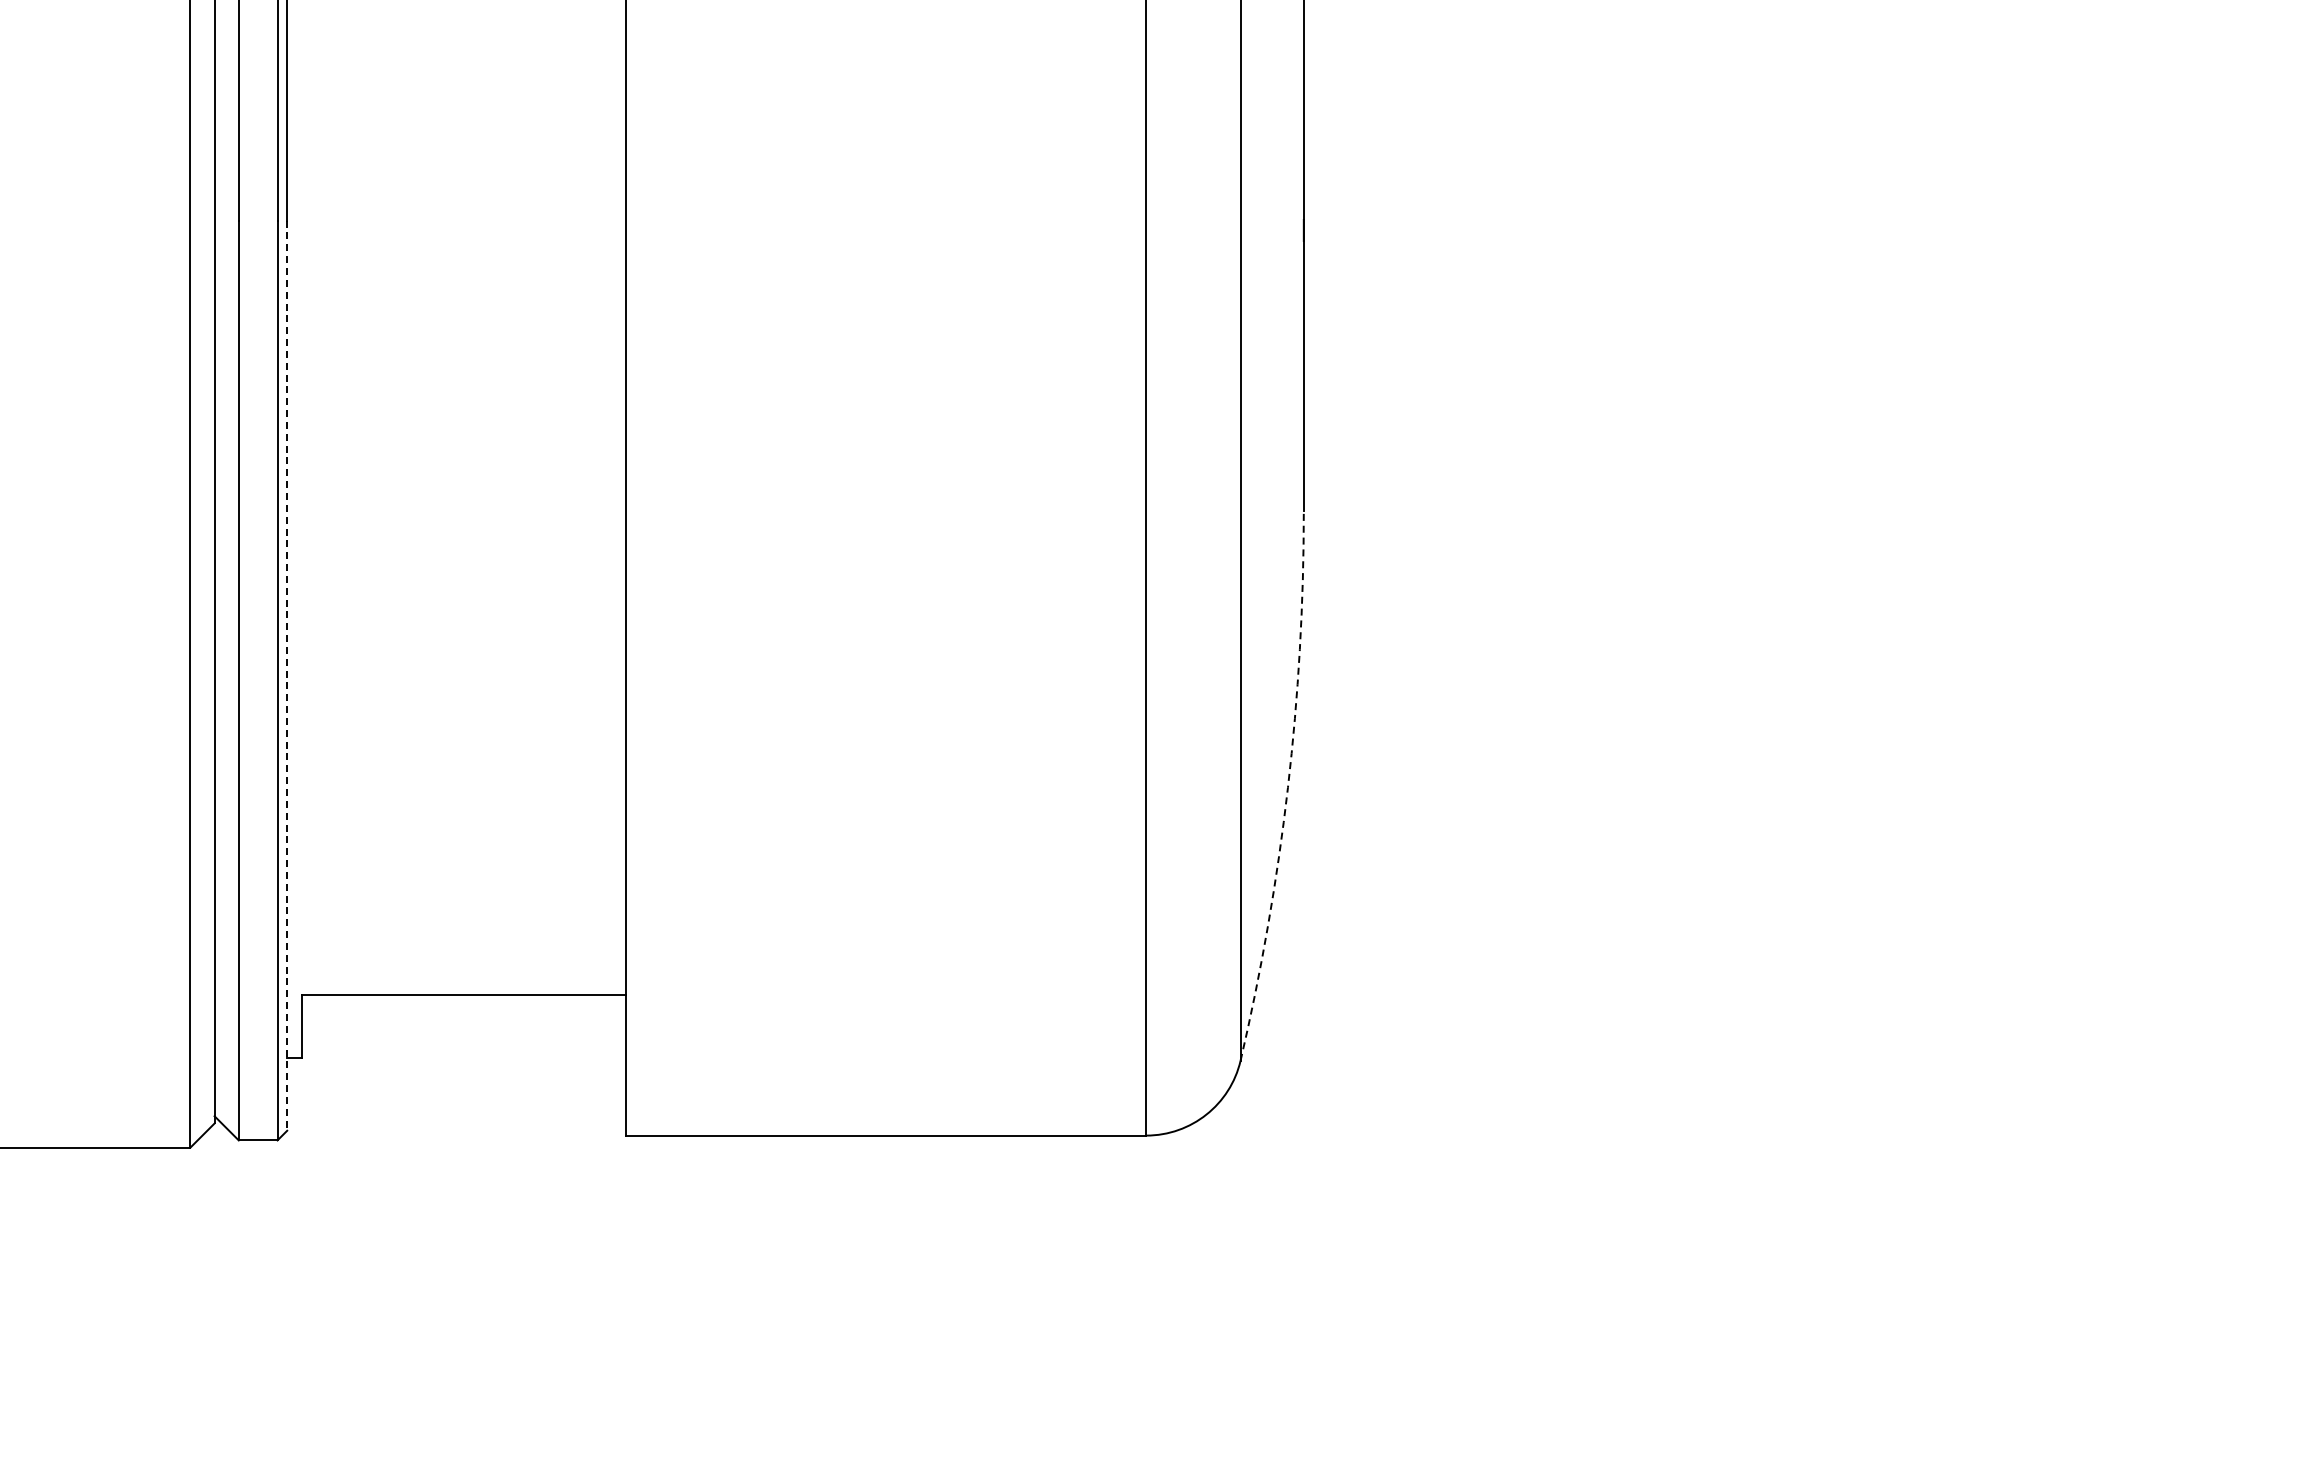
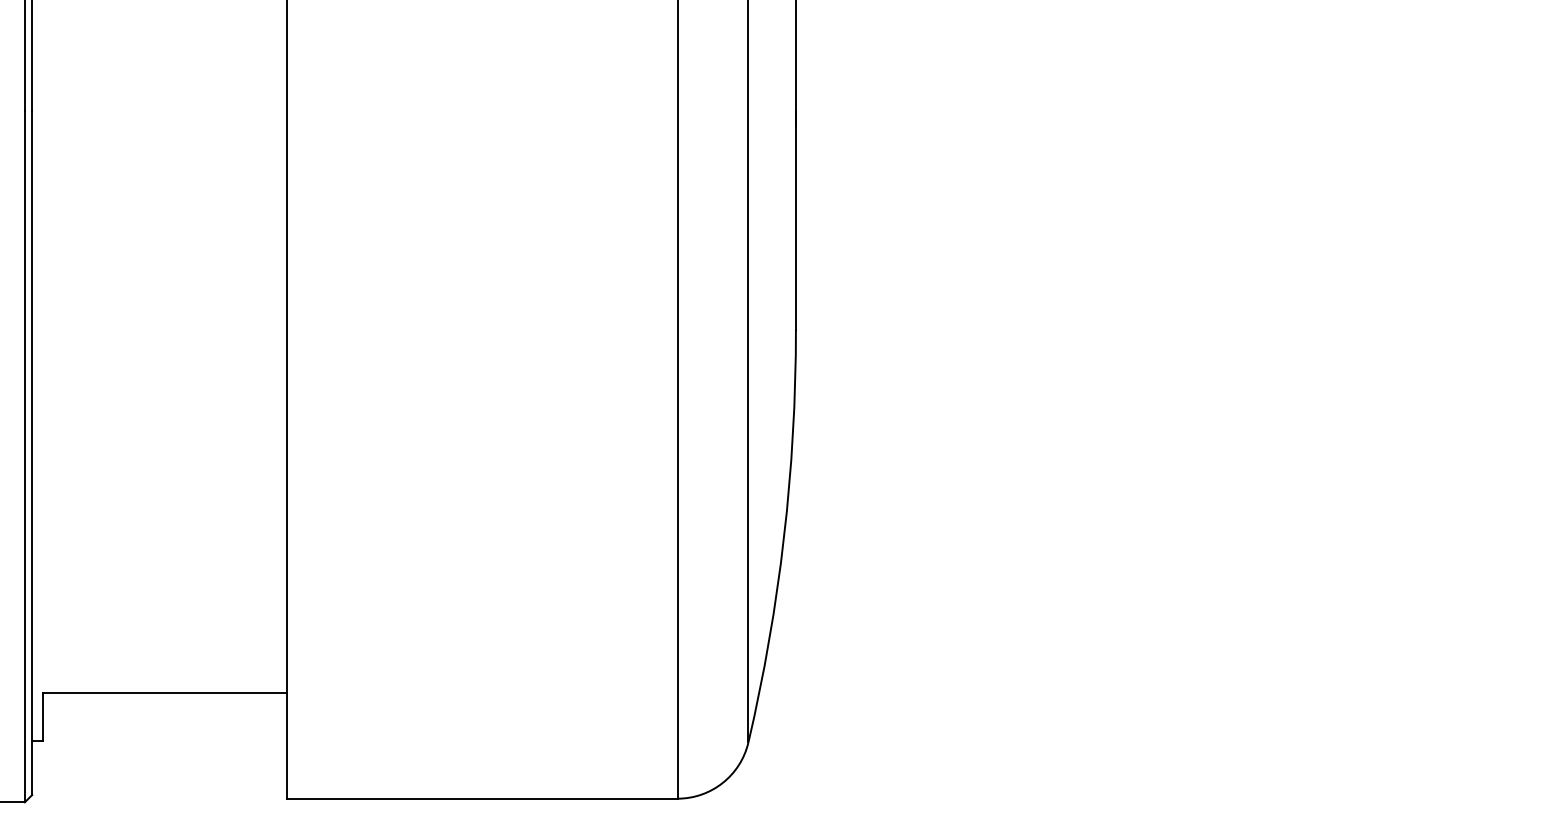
line: (287, 676) -> (32, 453), dashed -> solid
arc: (1287, 787) -> (783, 537), dashed -> solid

